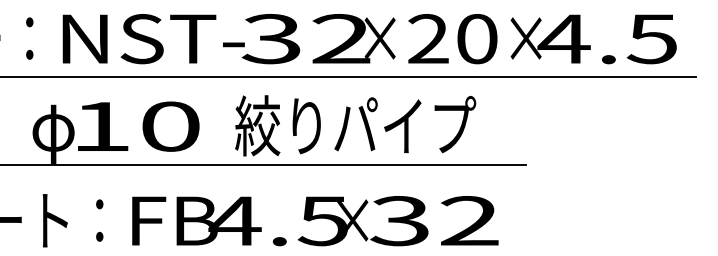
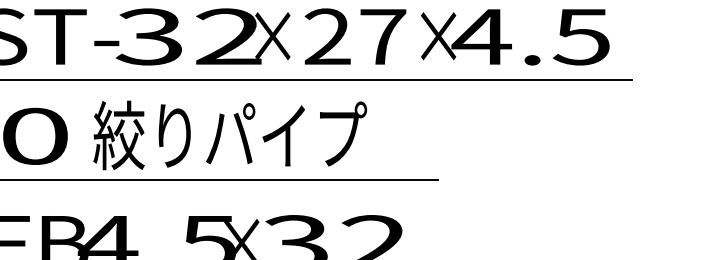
text: (477, 39) -> (383, 37), 20 -> 27
text: (355, 125) -> (230, 135), moved

